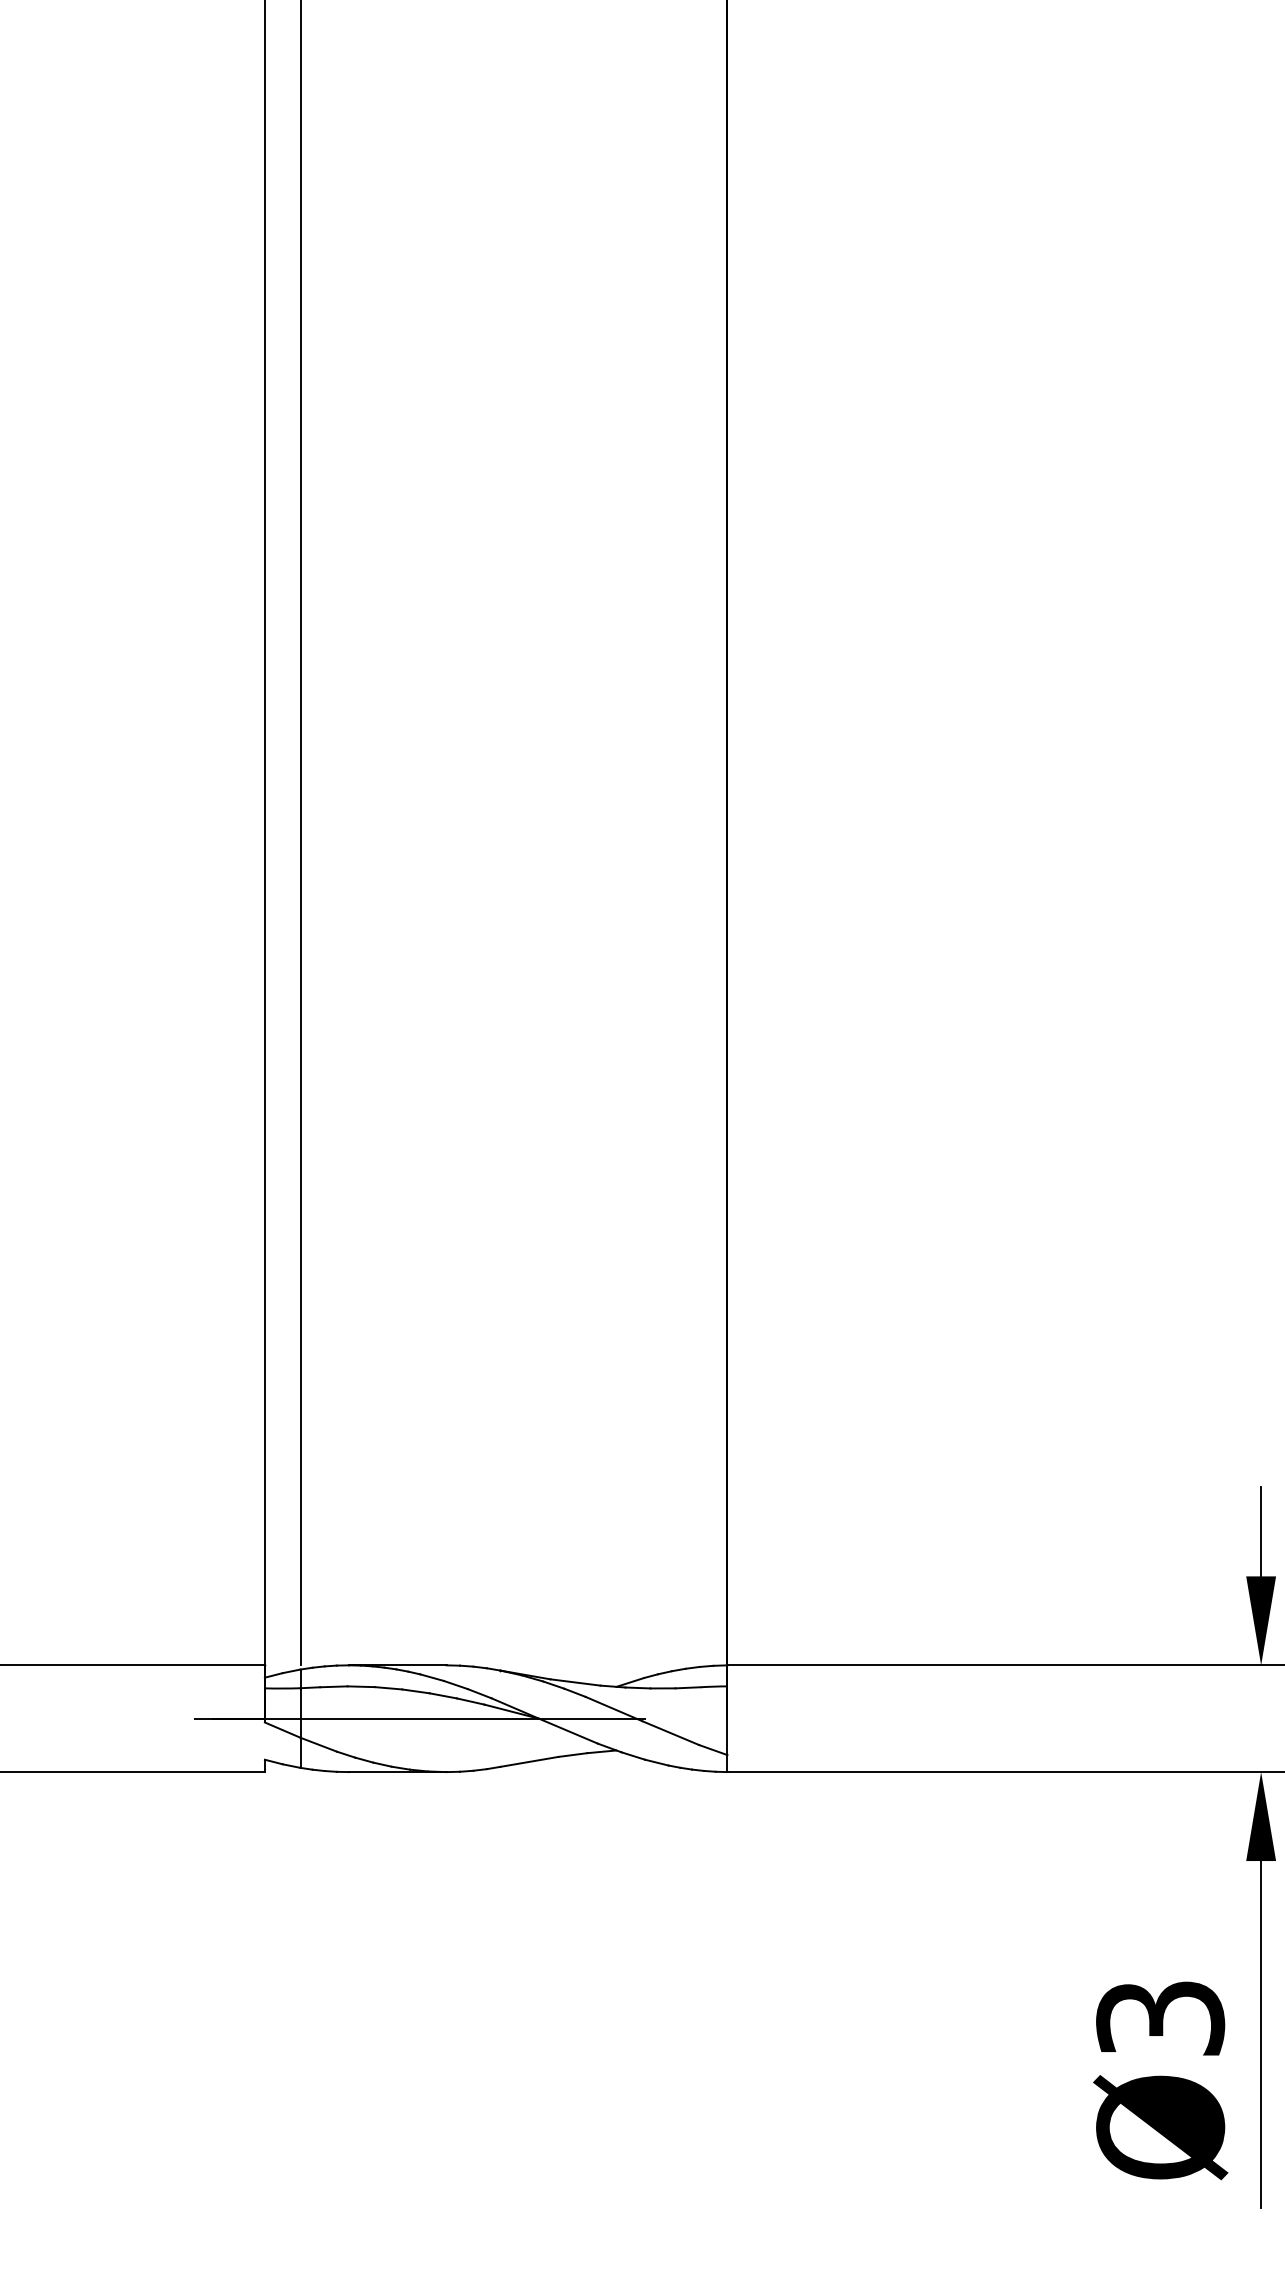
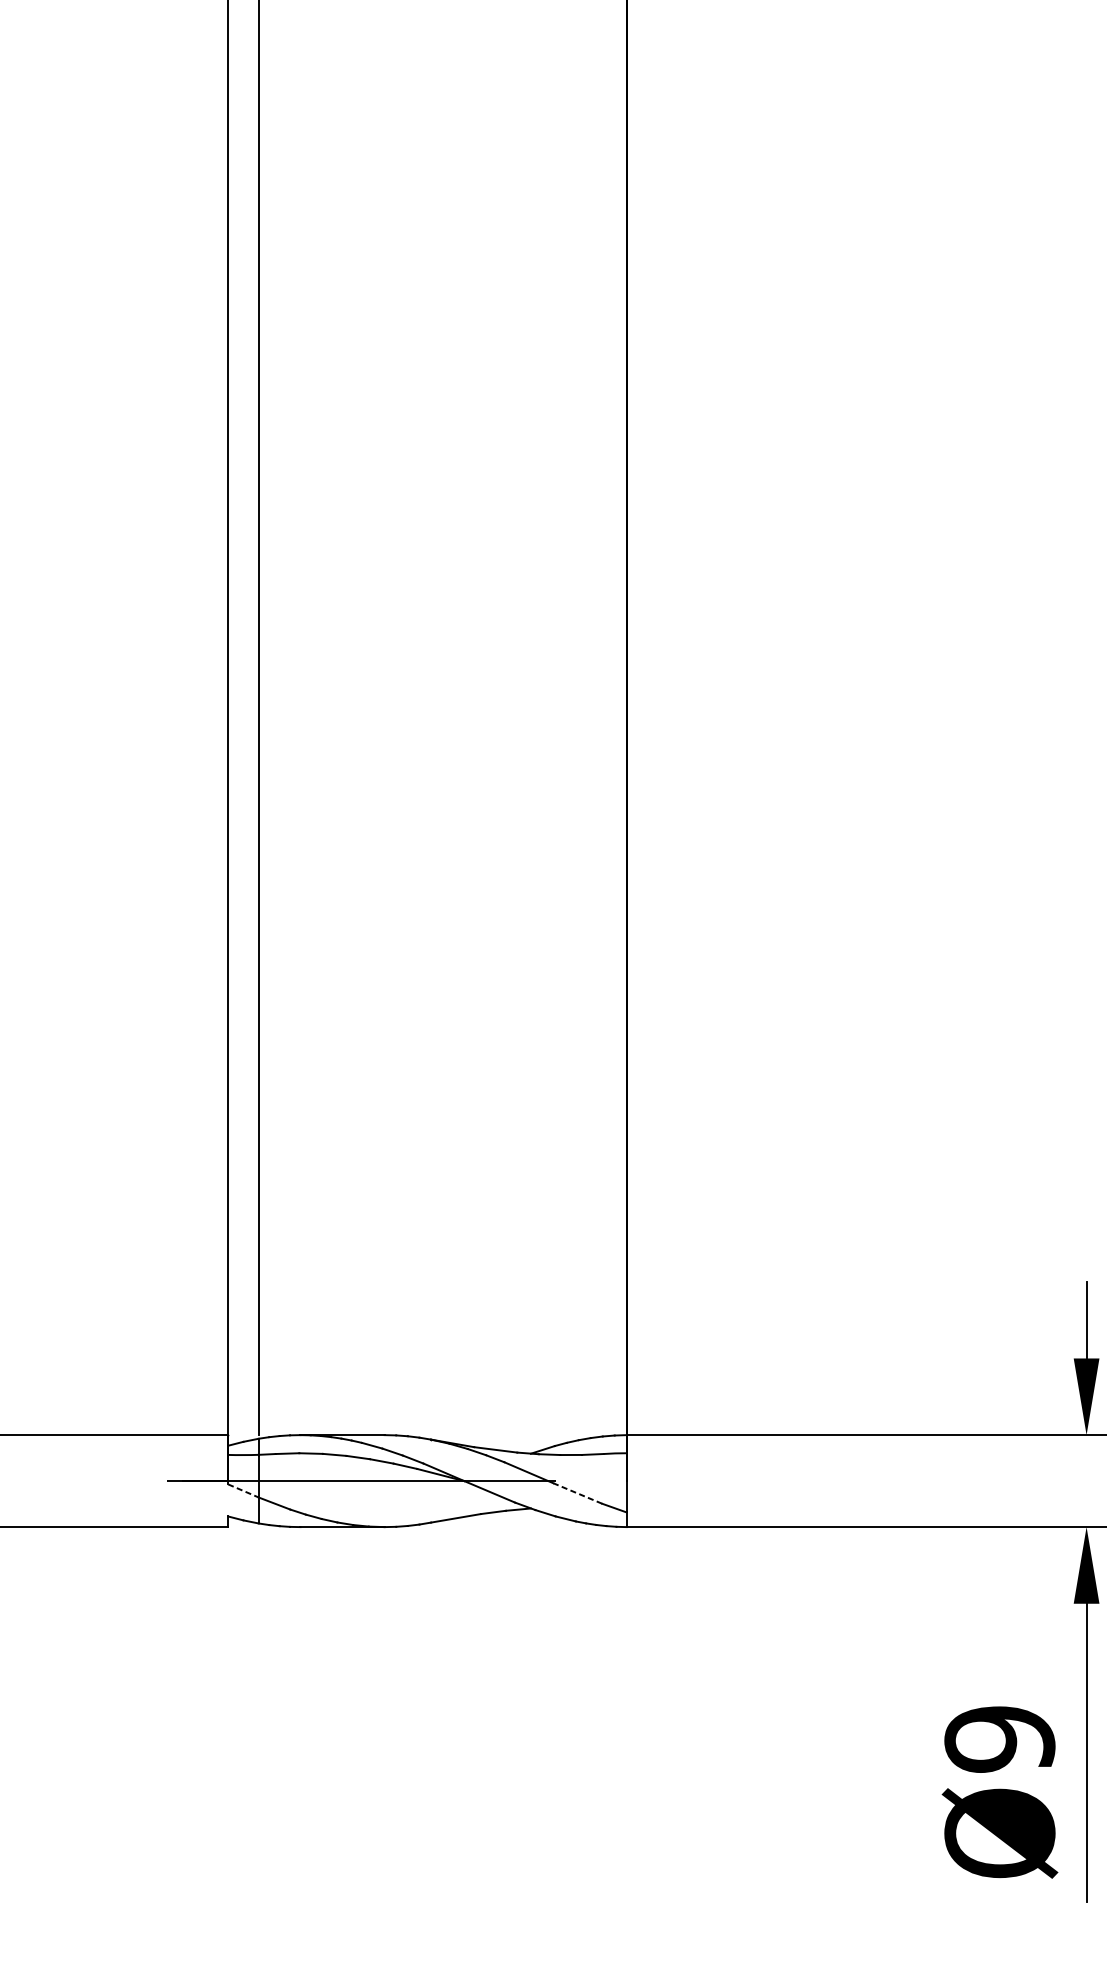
line: (283, 1730) -> (244, 1491), solid -> dashed
line: (670, 1733) -> (577, 1493), solid -> dashed
text: (1160, 2018) -> (999, 1739), Ø3 -> Ø9

